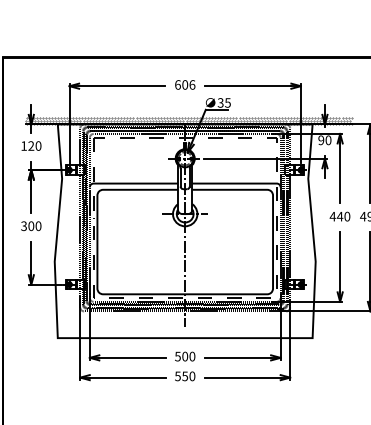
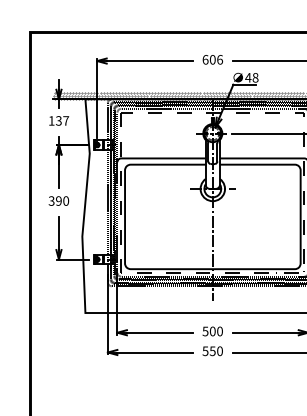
text: (223, 102) -> (251, 77), 35 -> 48
text: (34, 145) -> (62, 120), 120 -> 137
text: (31, 225) -> (59, 200), 300 -> 390

